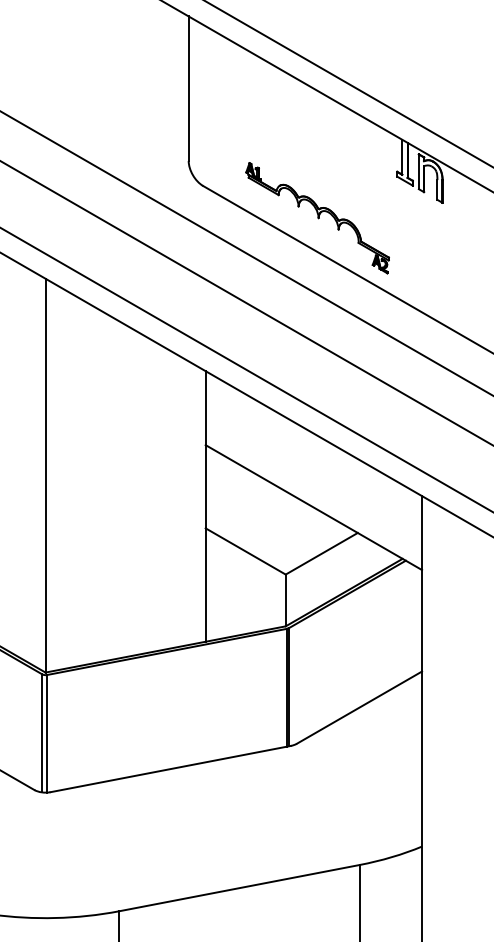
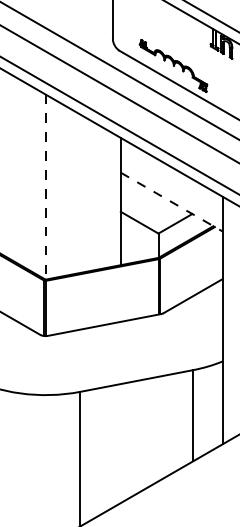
line: (45, 476) -> (45, 187), solid -> dashed
line: (313, 508) -> (171, 202), solid -> dashed

